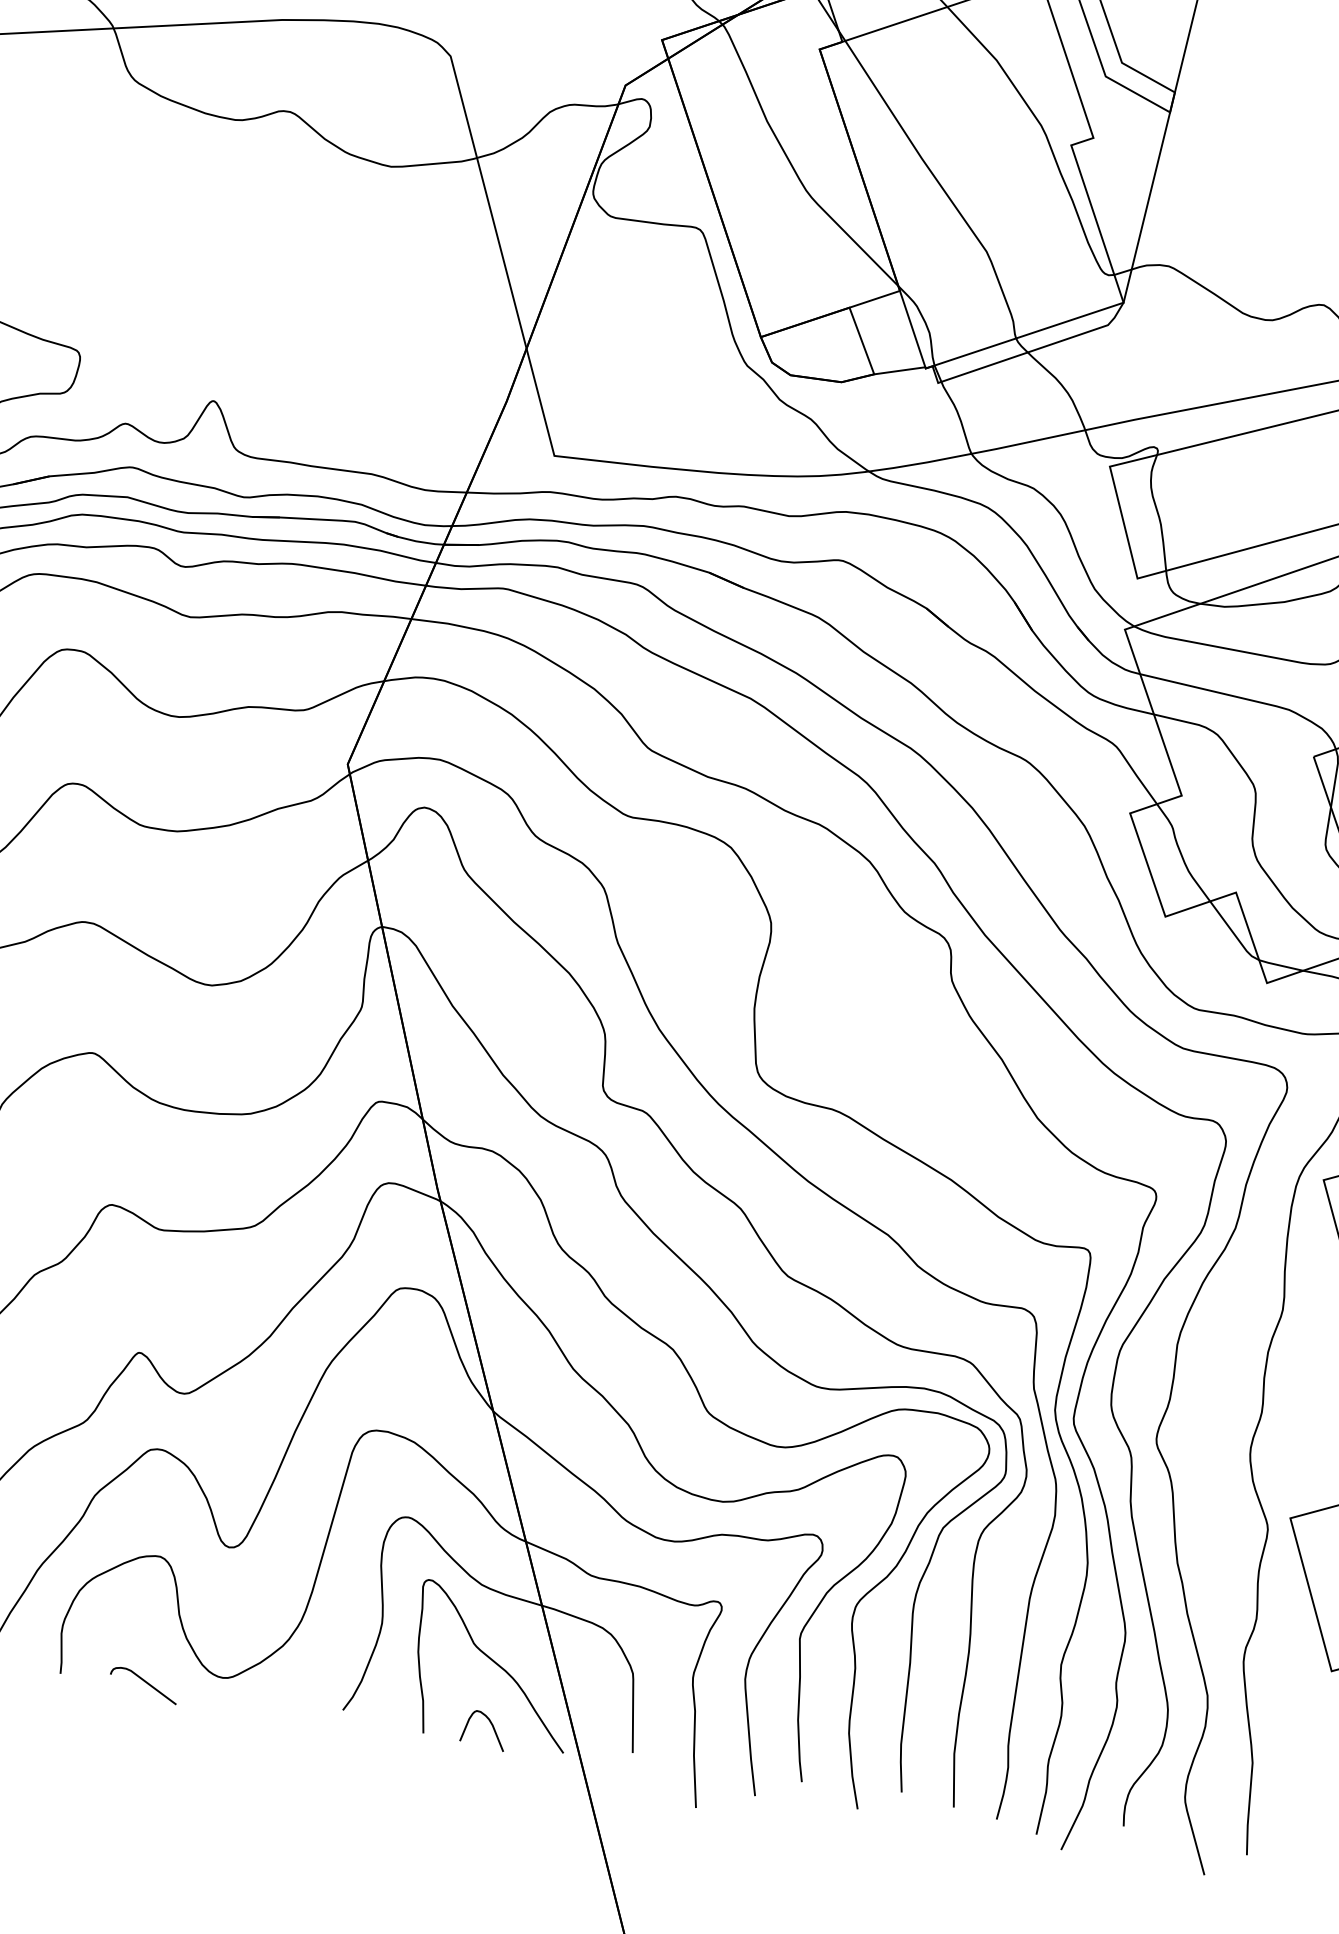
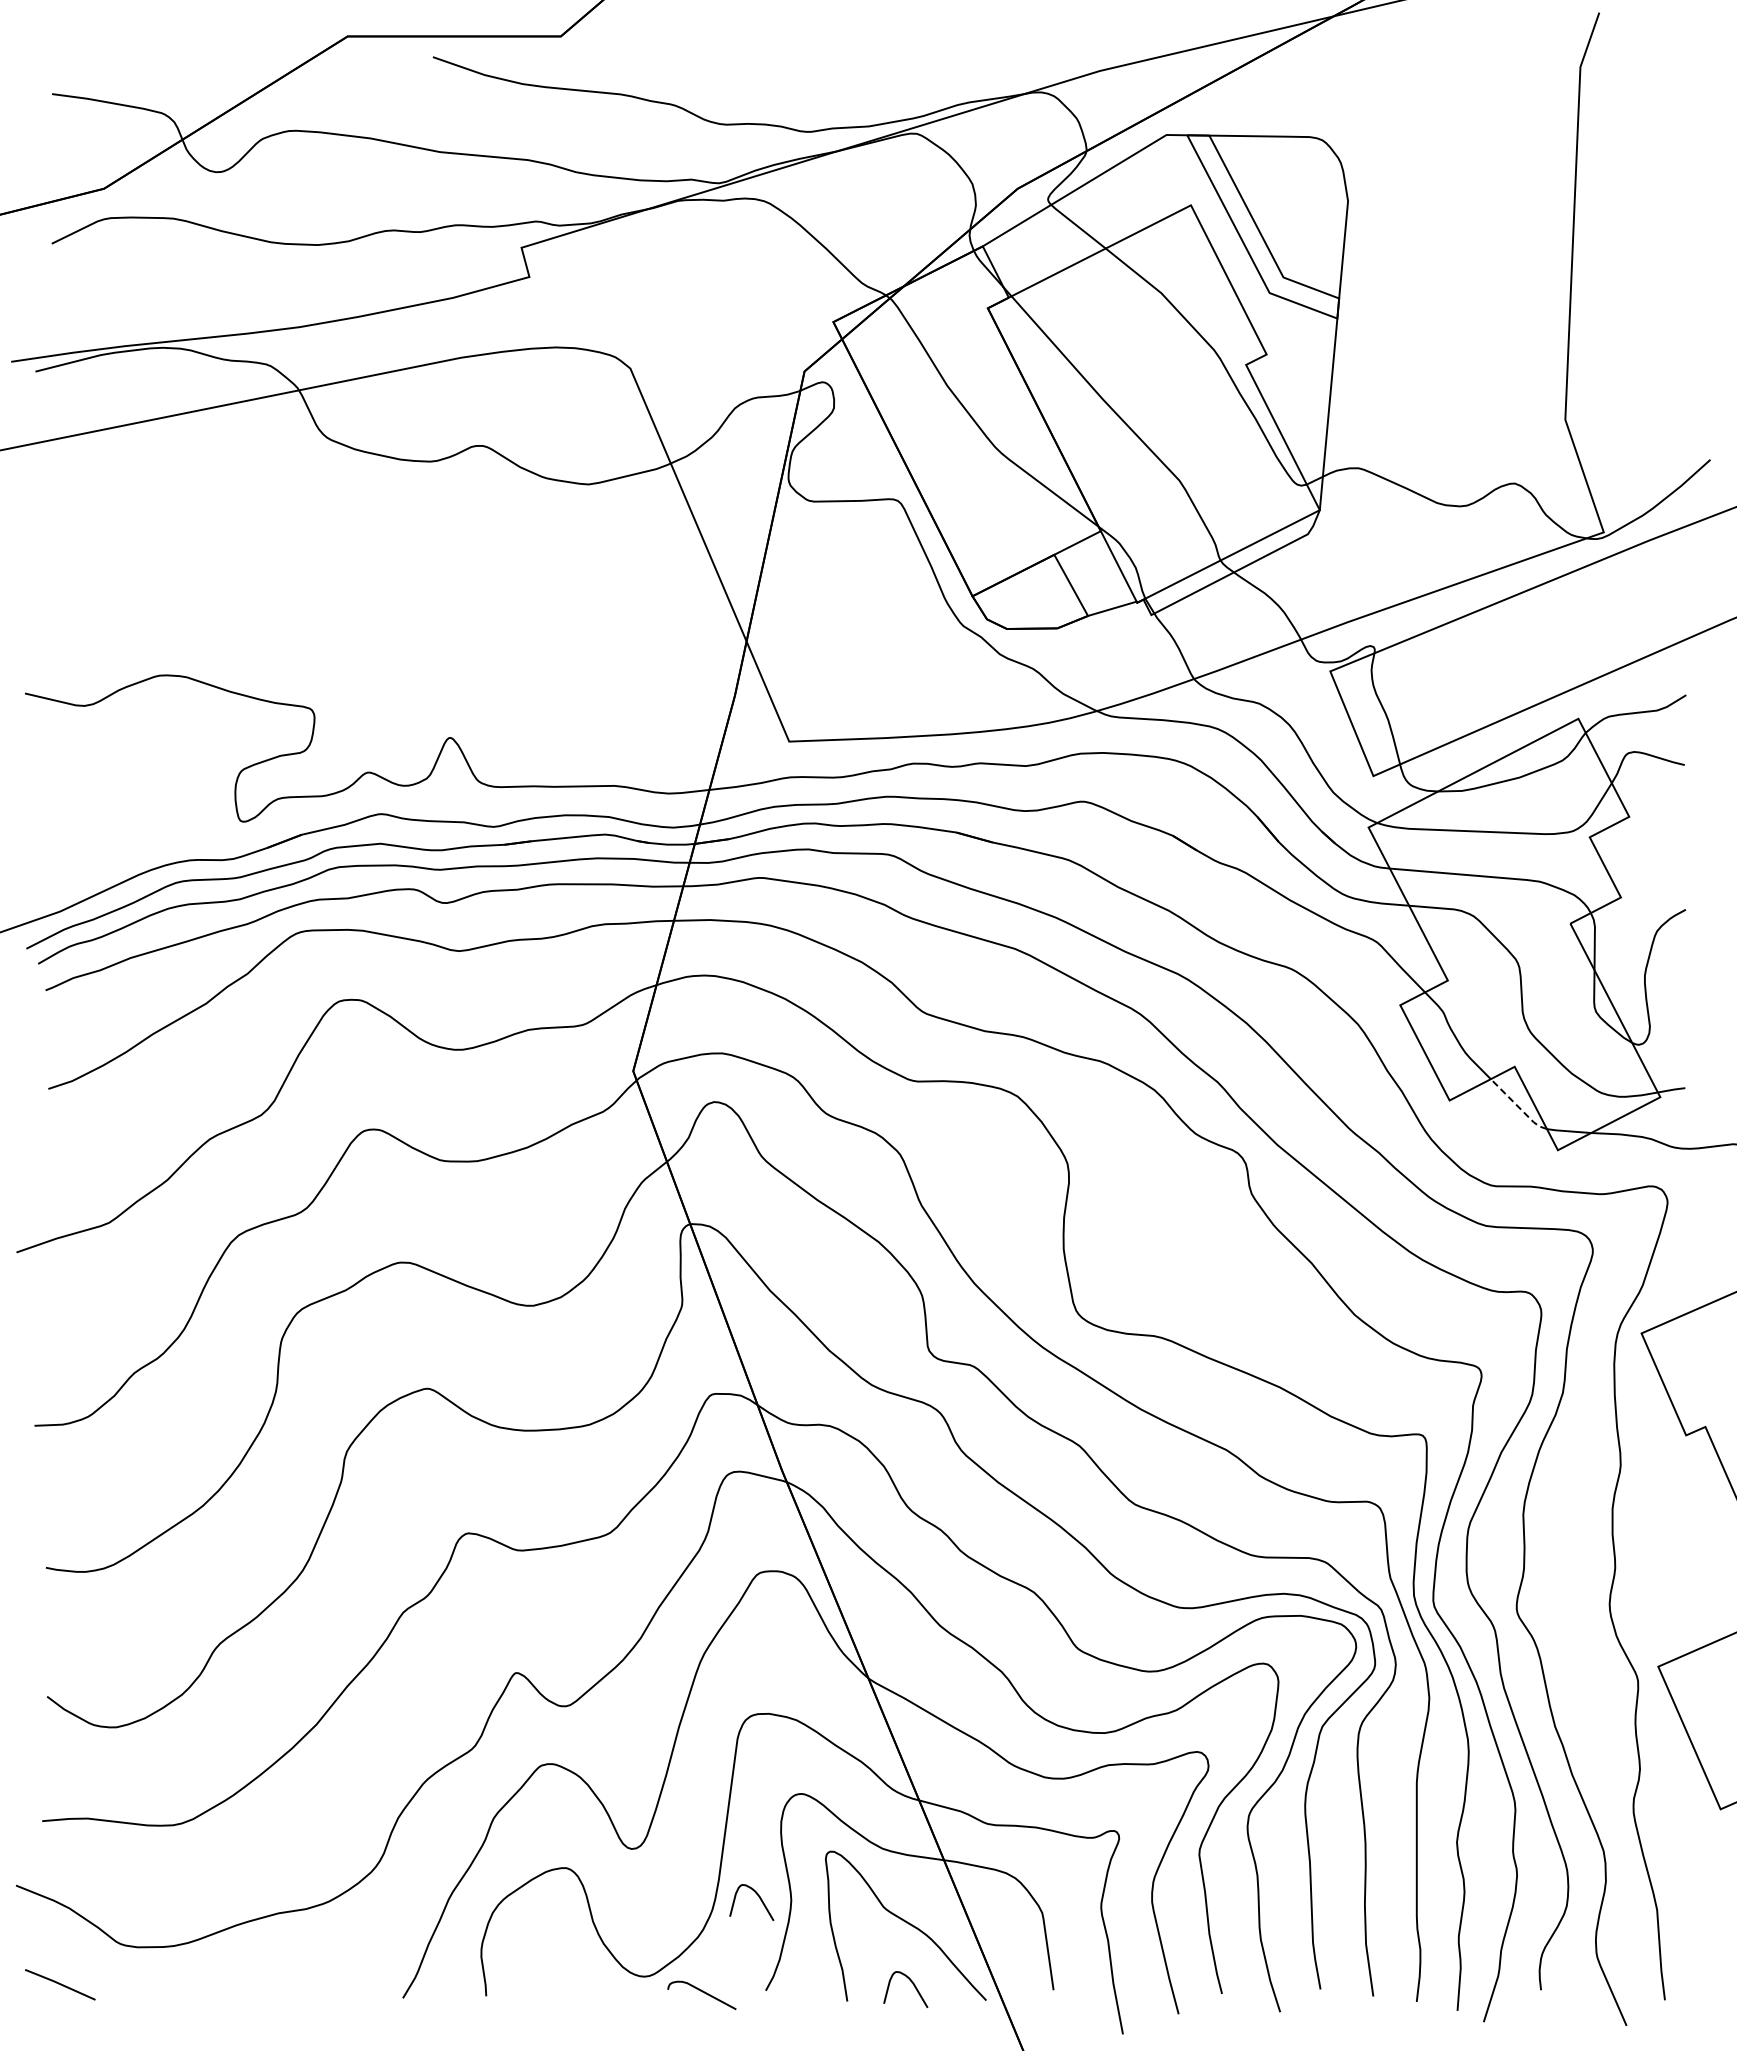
line: (1233, 933) -> (1518, 1106), solid -> dashed
curve: (349, 1615) -> (758, 1897), added
curve: (144, 1682) -> (702, 1992), moved

